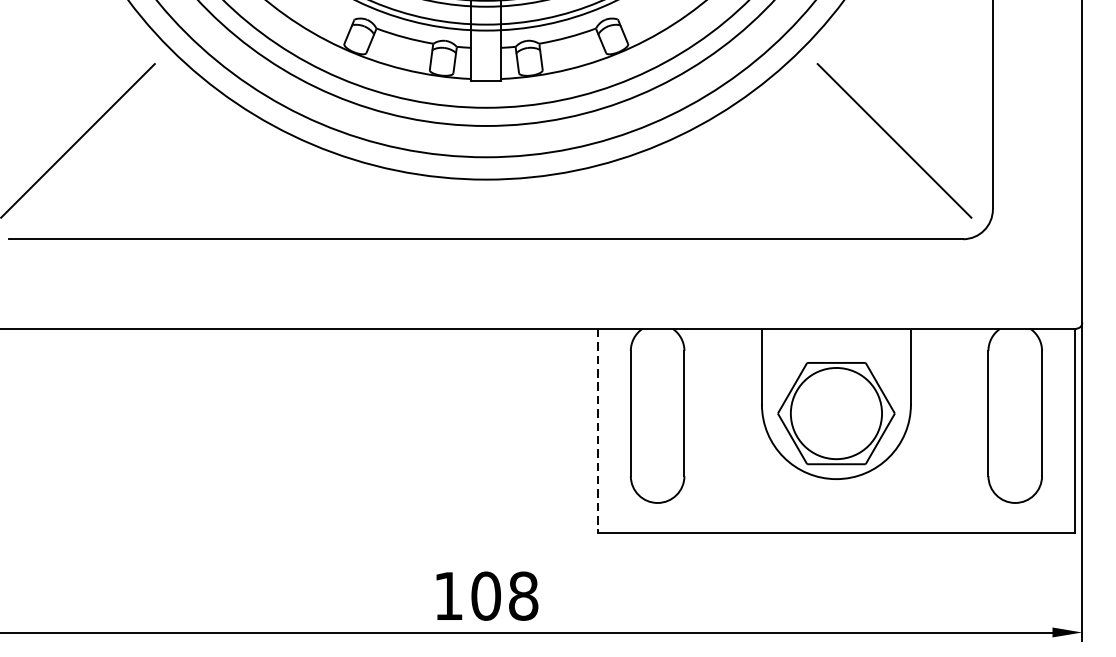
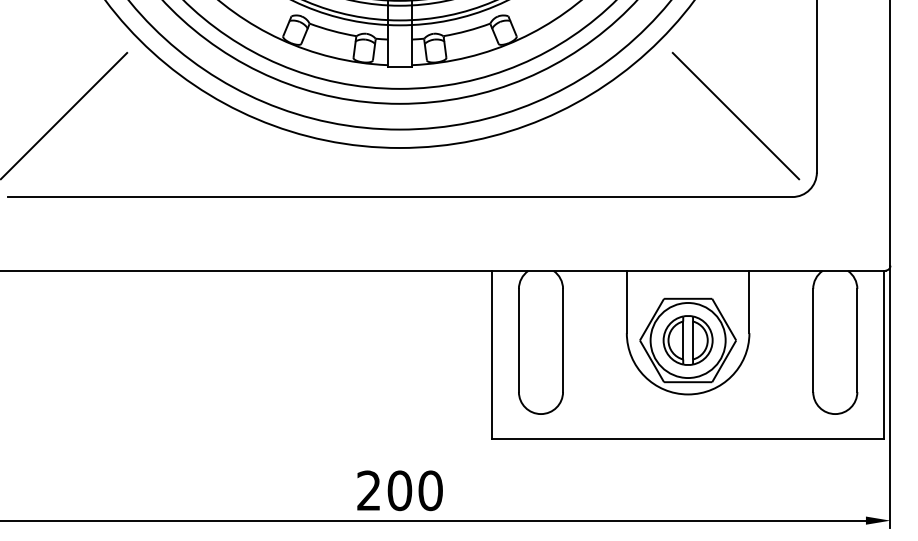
part: (835, 413) -> (687, 340), added
line: (597, 430) -> (491, 354), dashed -> solid
text: (485, 595) -> (399, 490), 108 -> 200

